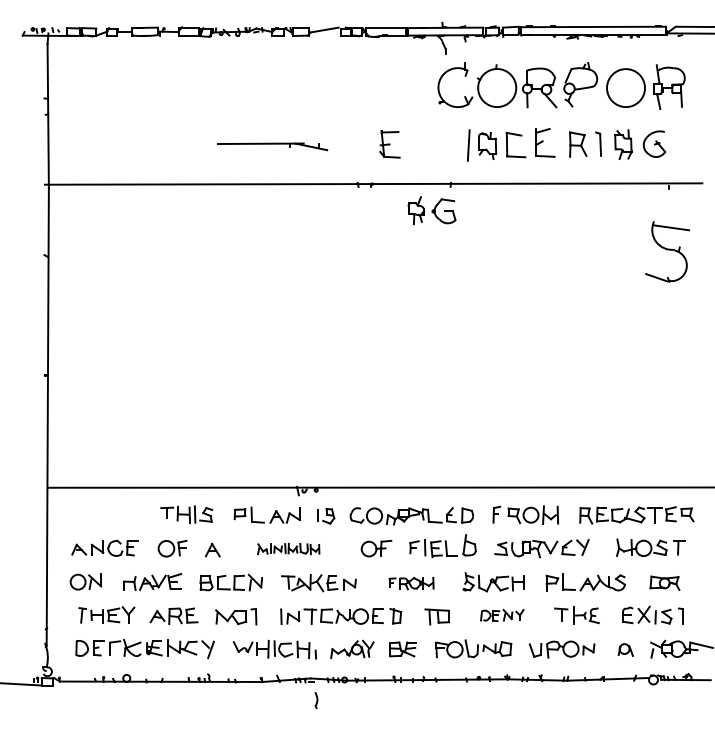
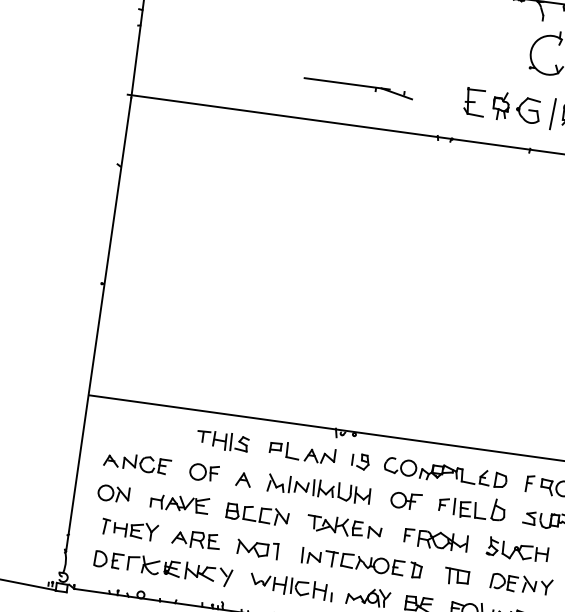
part: (431, 210) -> (516, 108), moved
part: (288, 548) -> (319, 488), size x1.67
part: (411, 583) -> (436, 540), size x1.43
part: (502, 615) -> (521, 584), size x1.43

